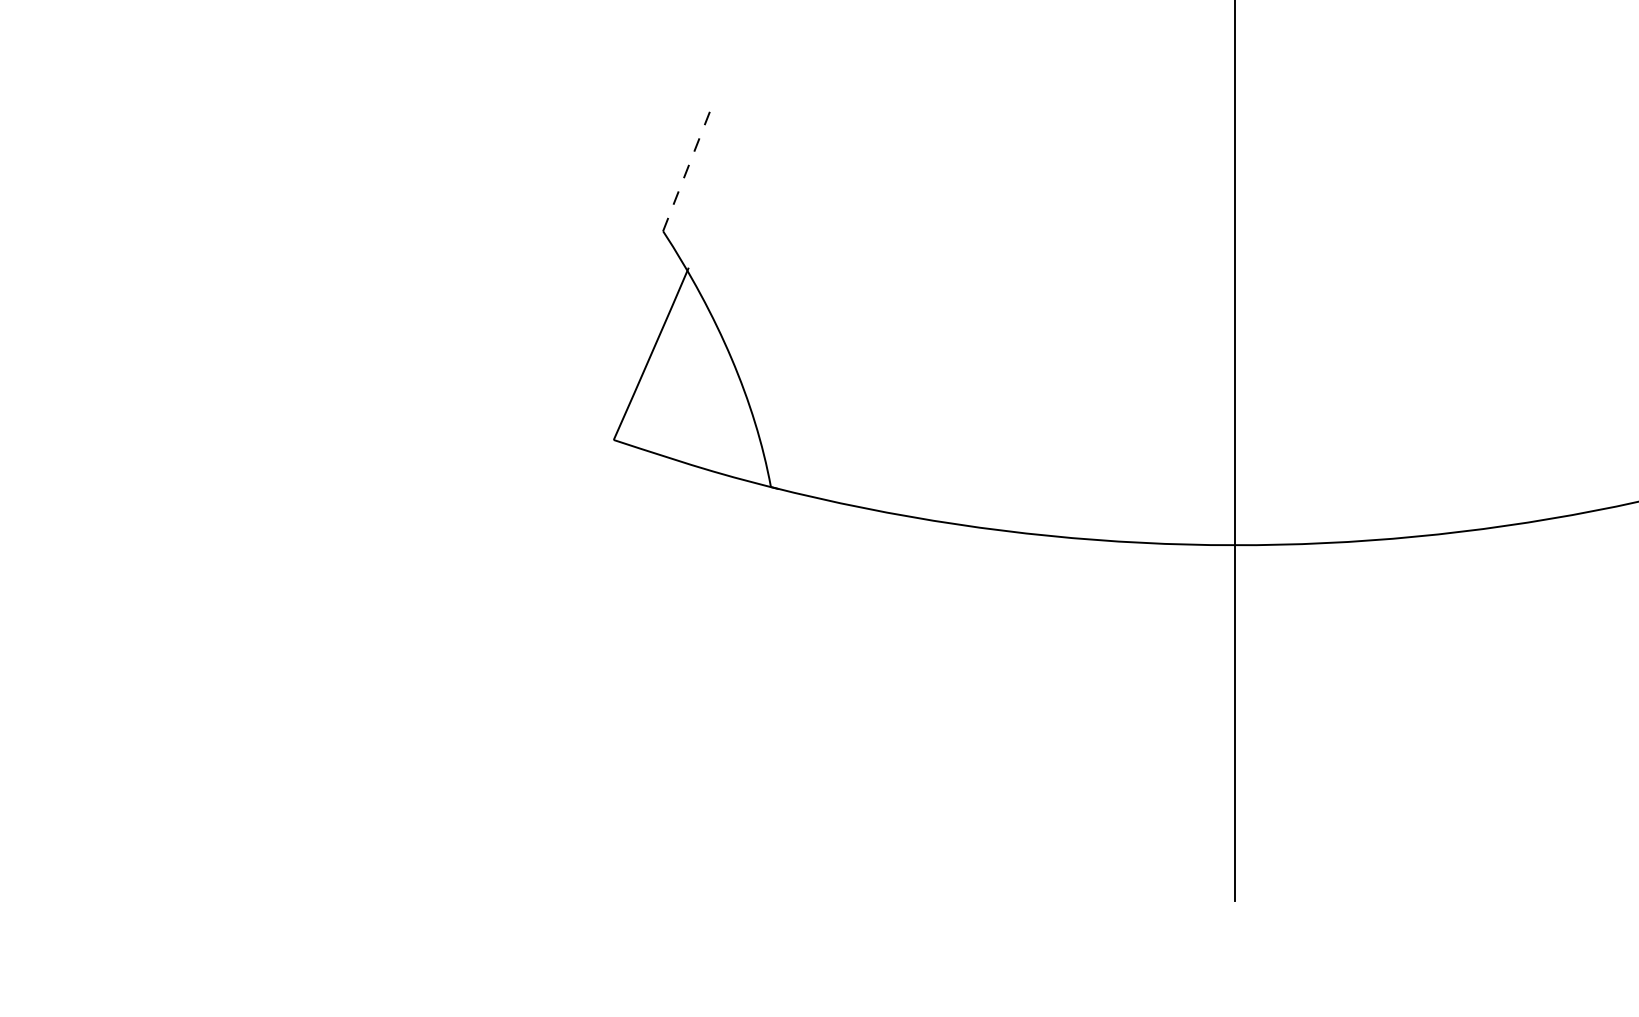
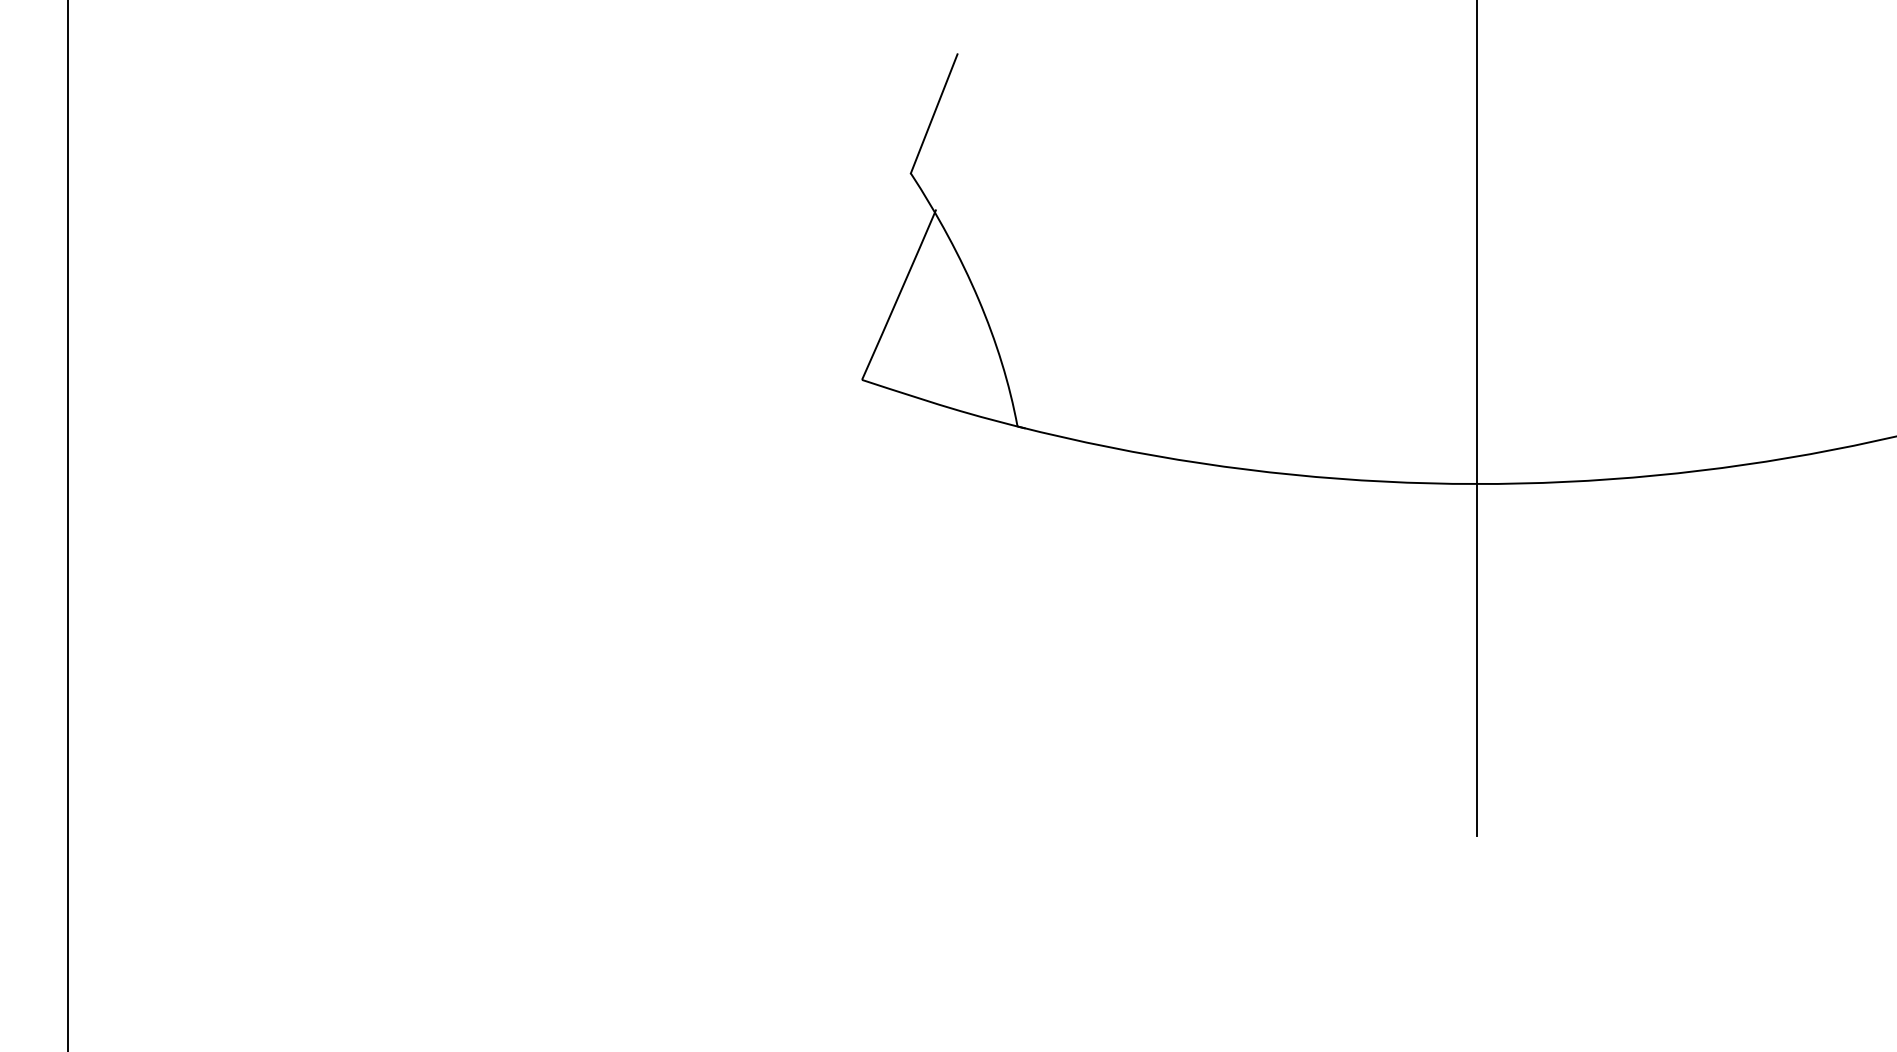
line: (687, 170) -> (934, 113), dashed -> solid

